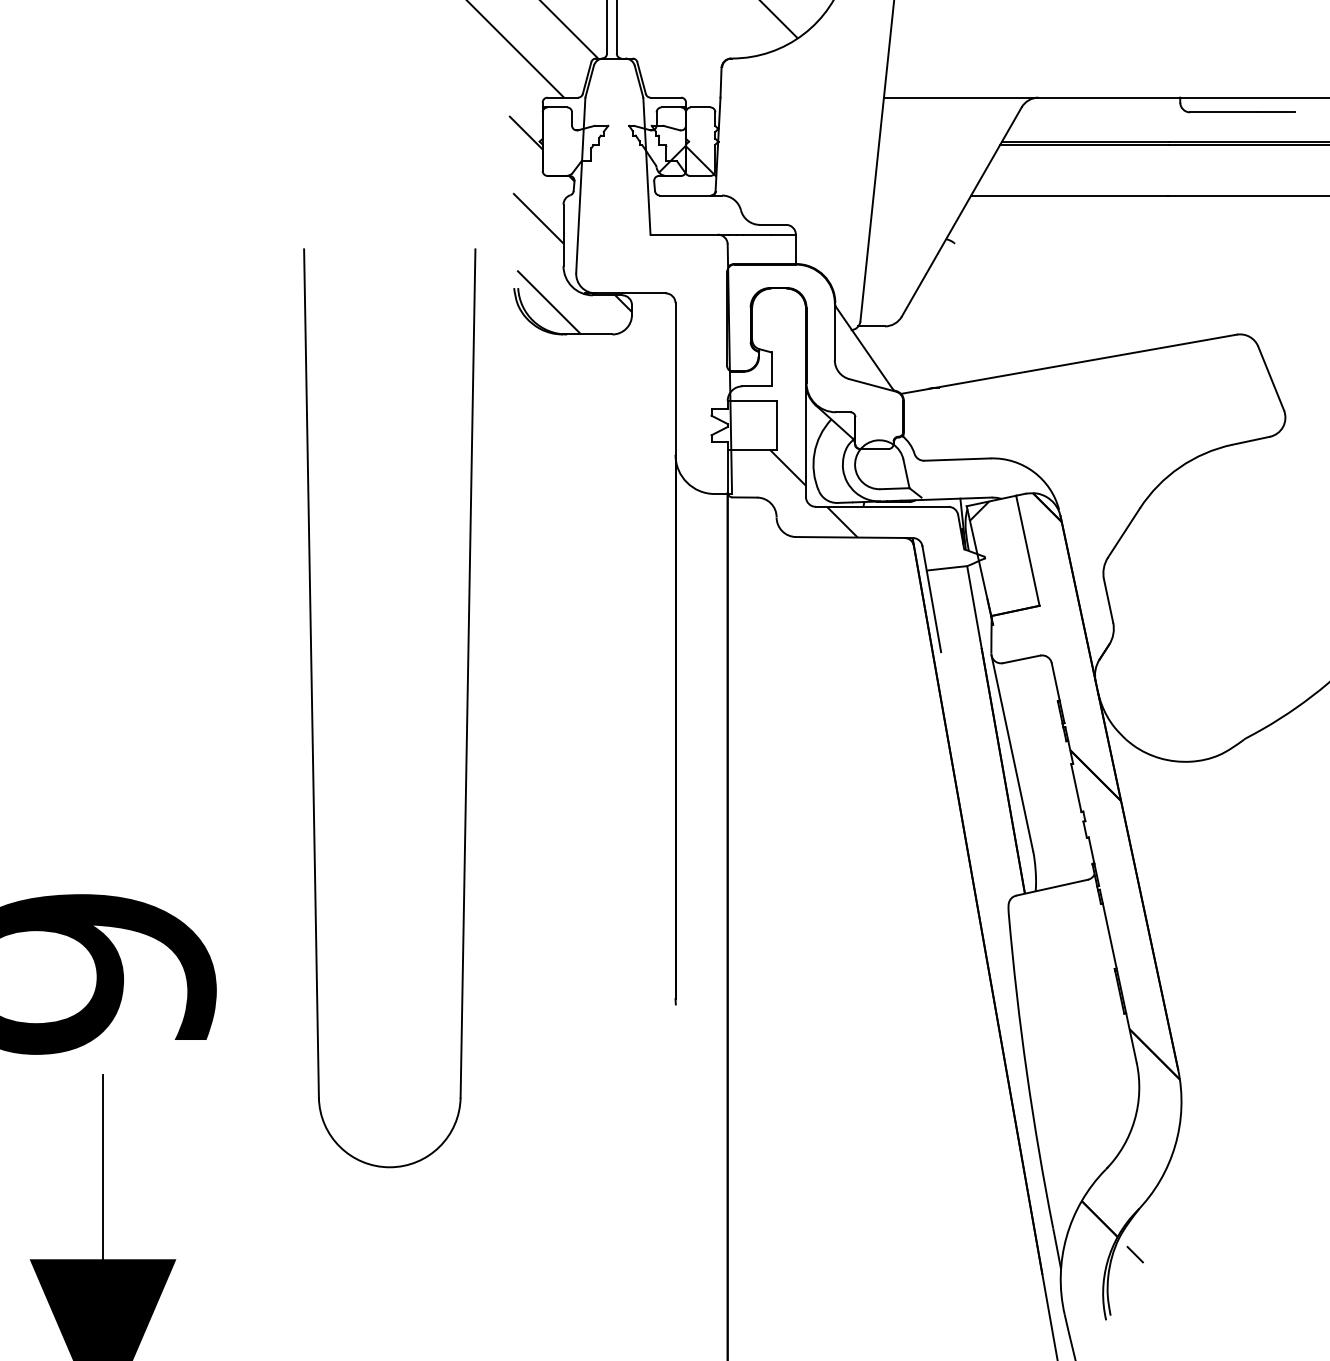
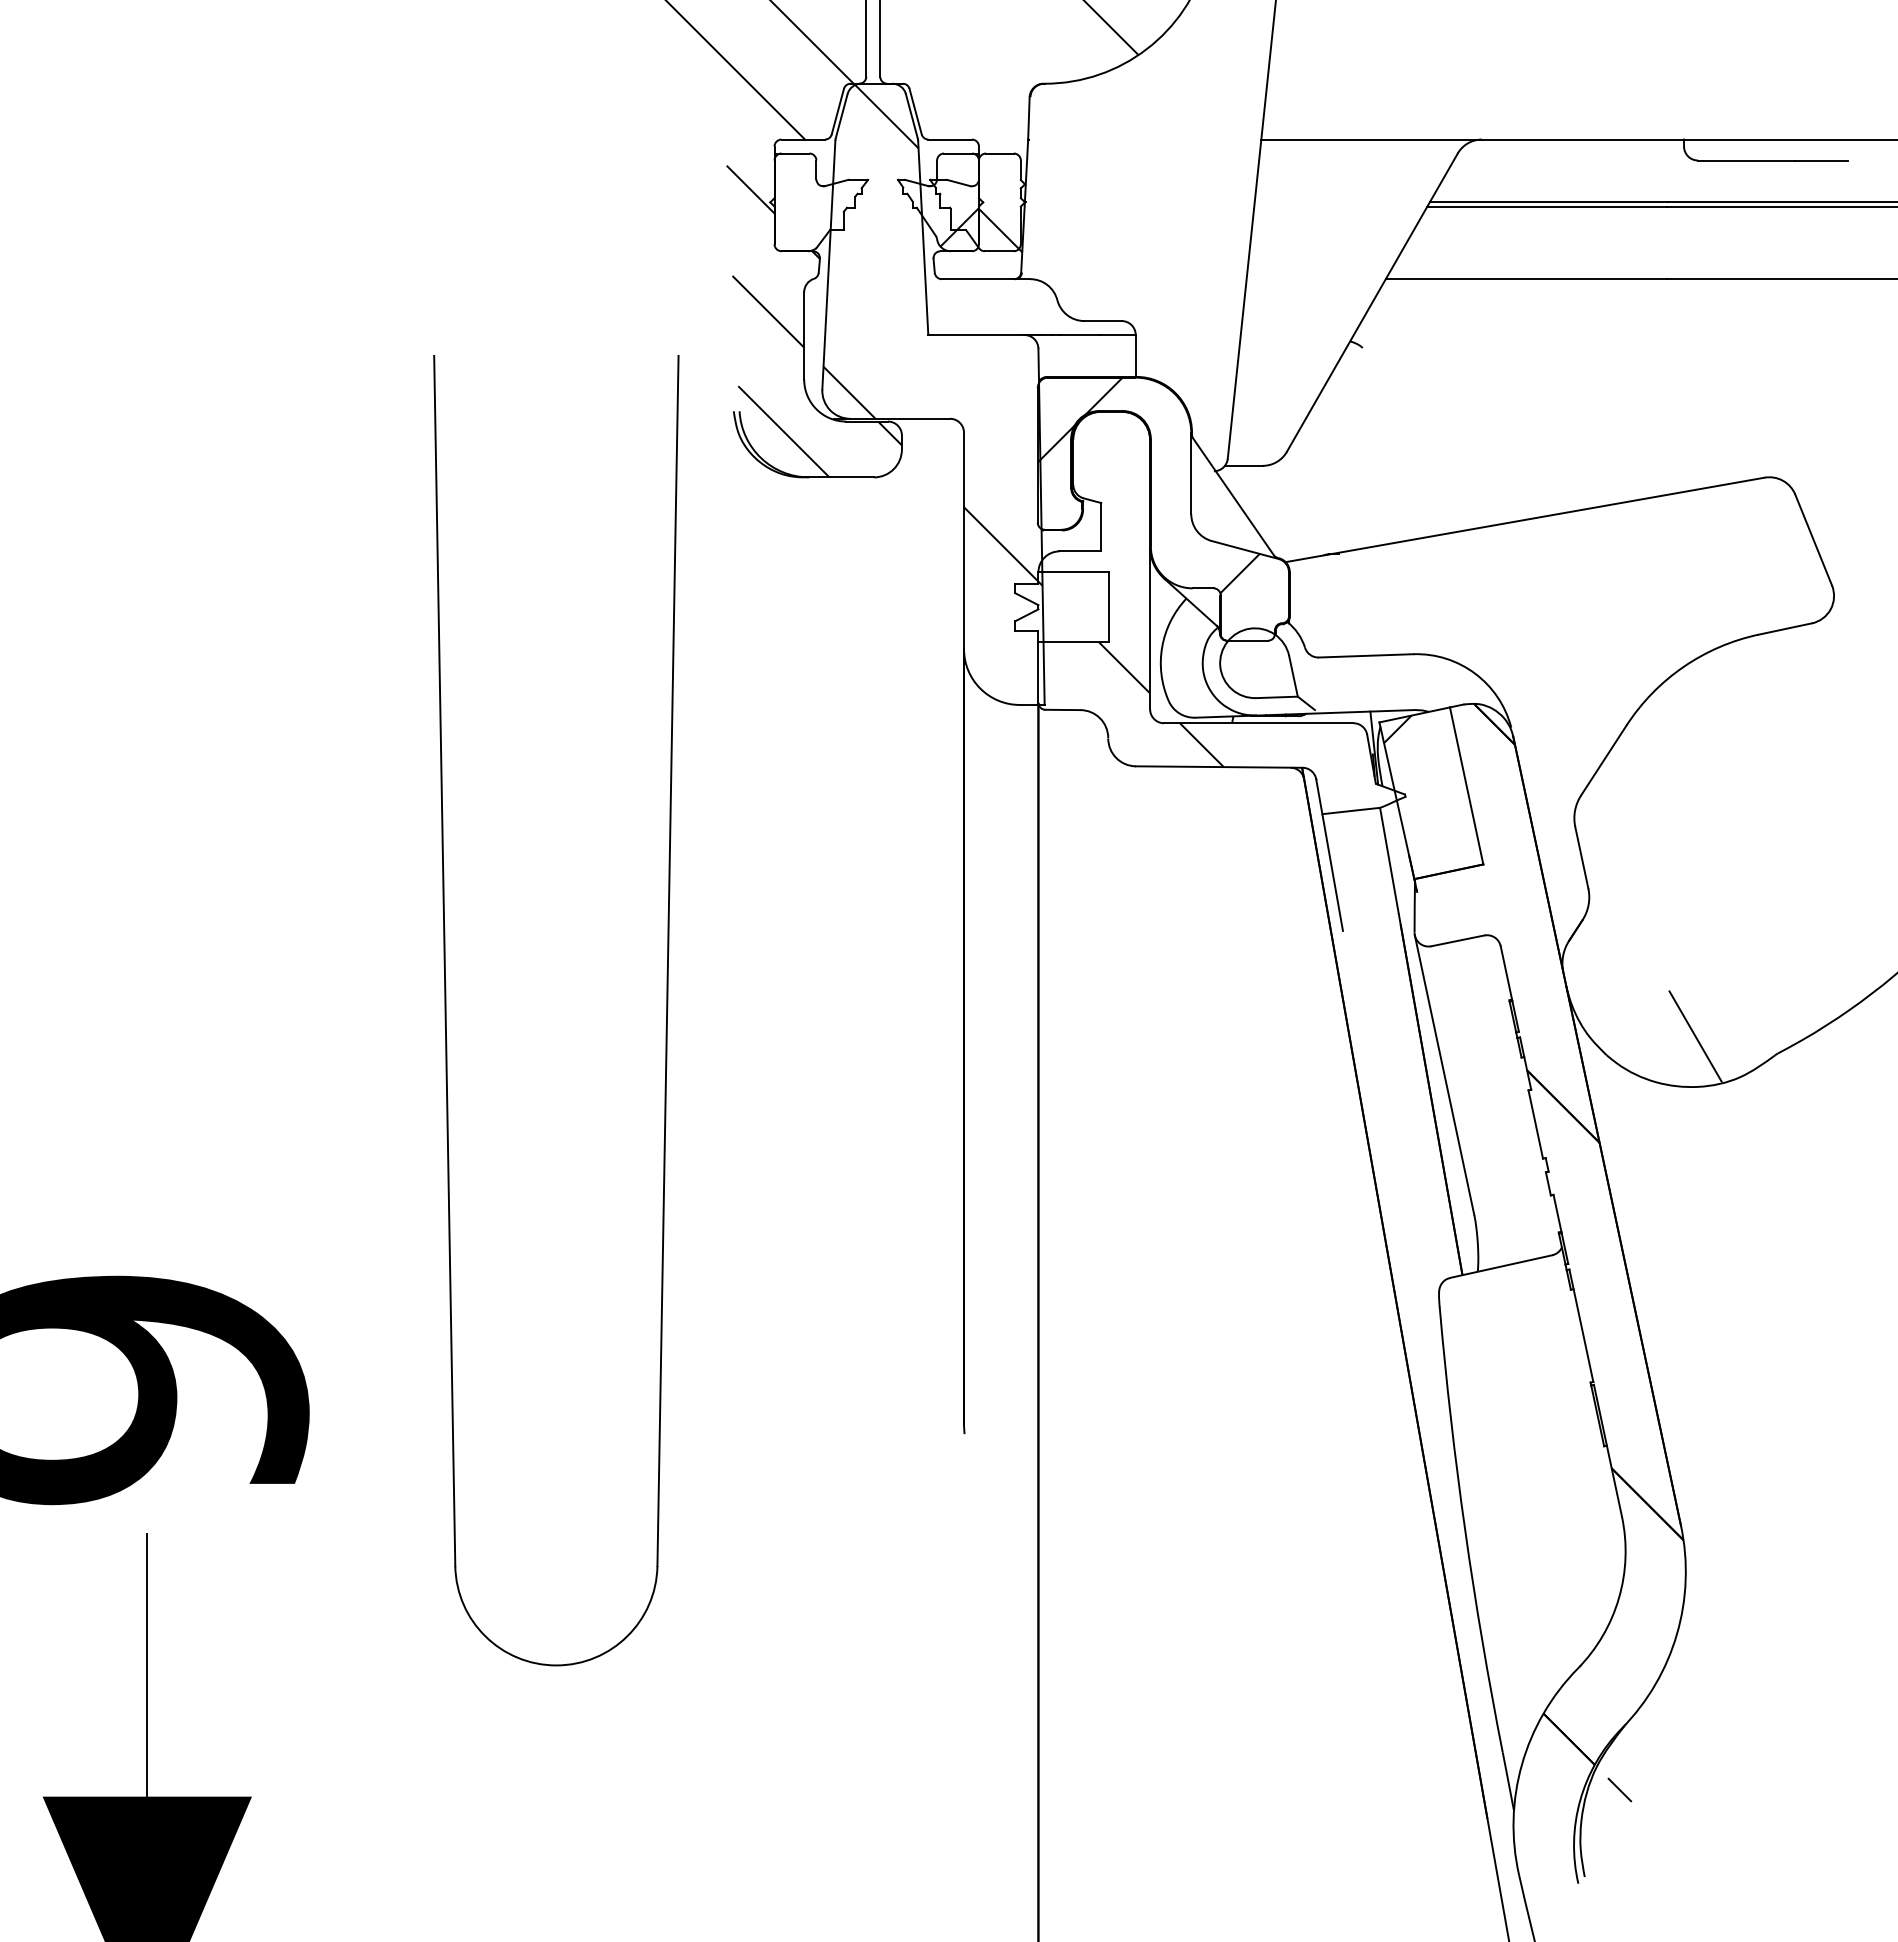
hatch: (653, 235) -> (932, 335), added
hatch: (804, 340) -> (1148, 485), added
line: (1188, 726) -> (1695, 1036), added

